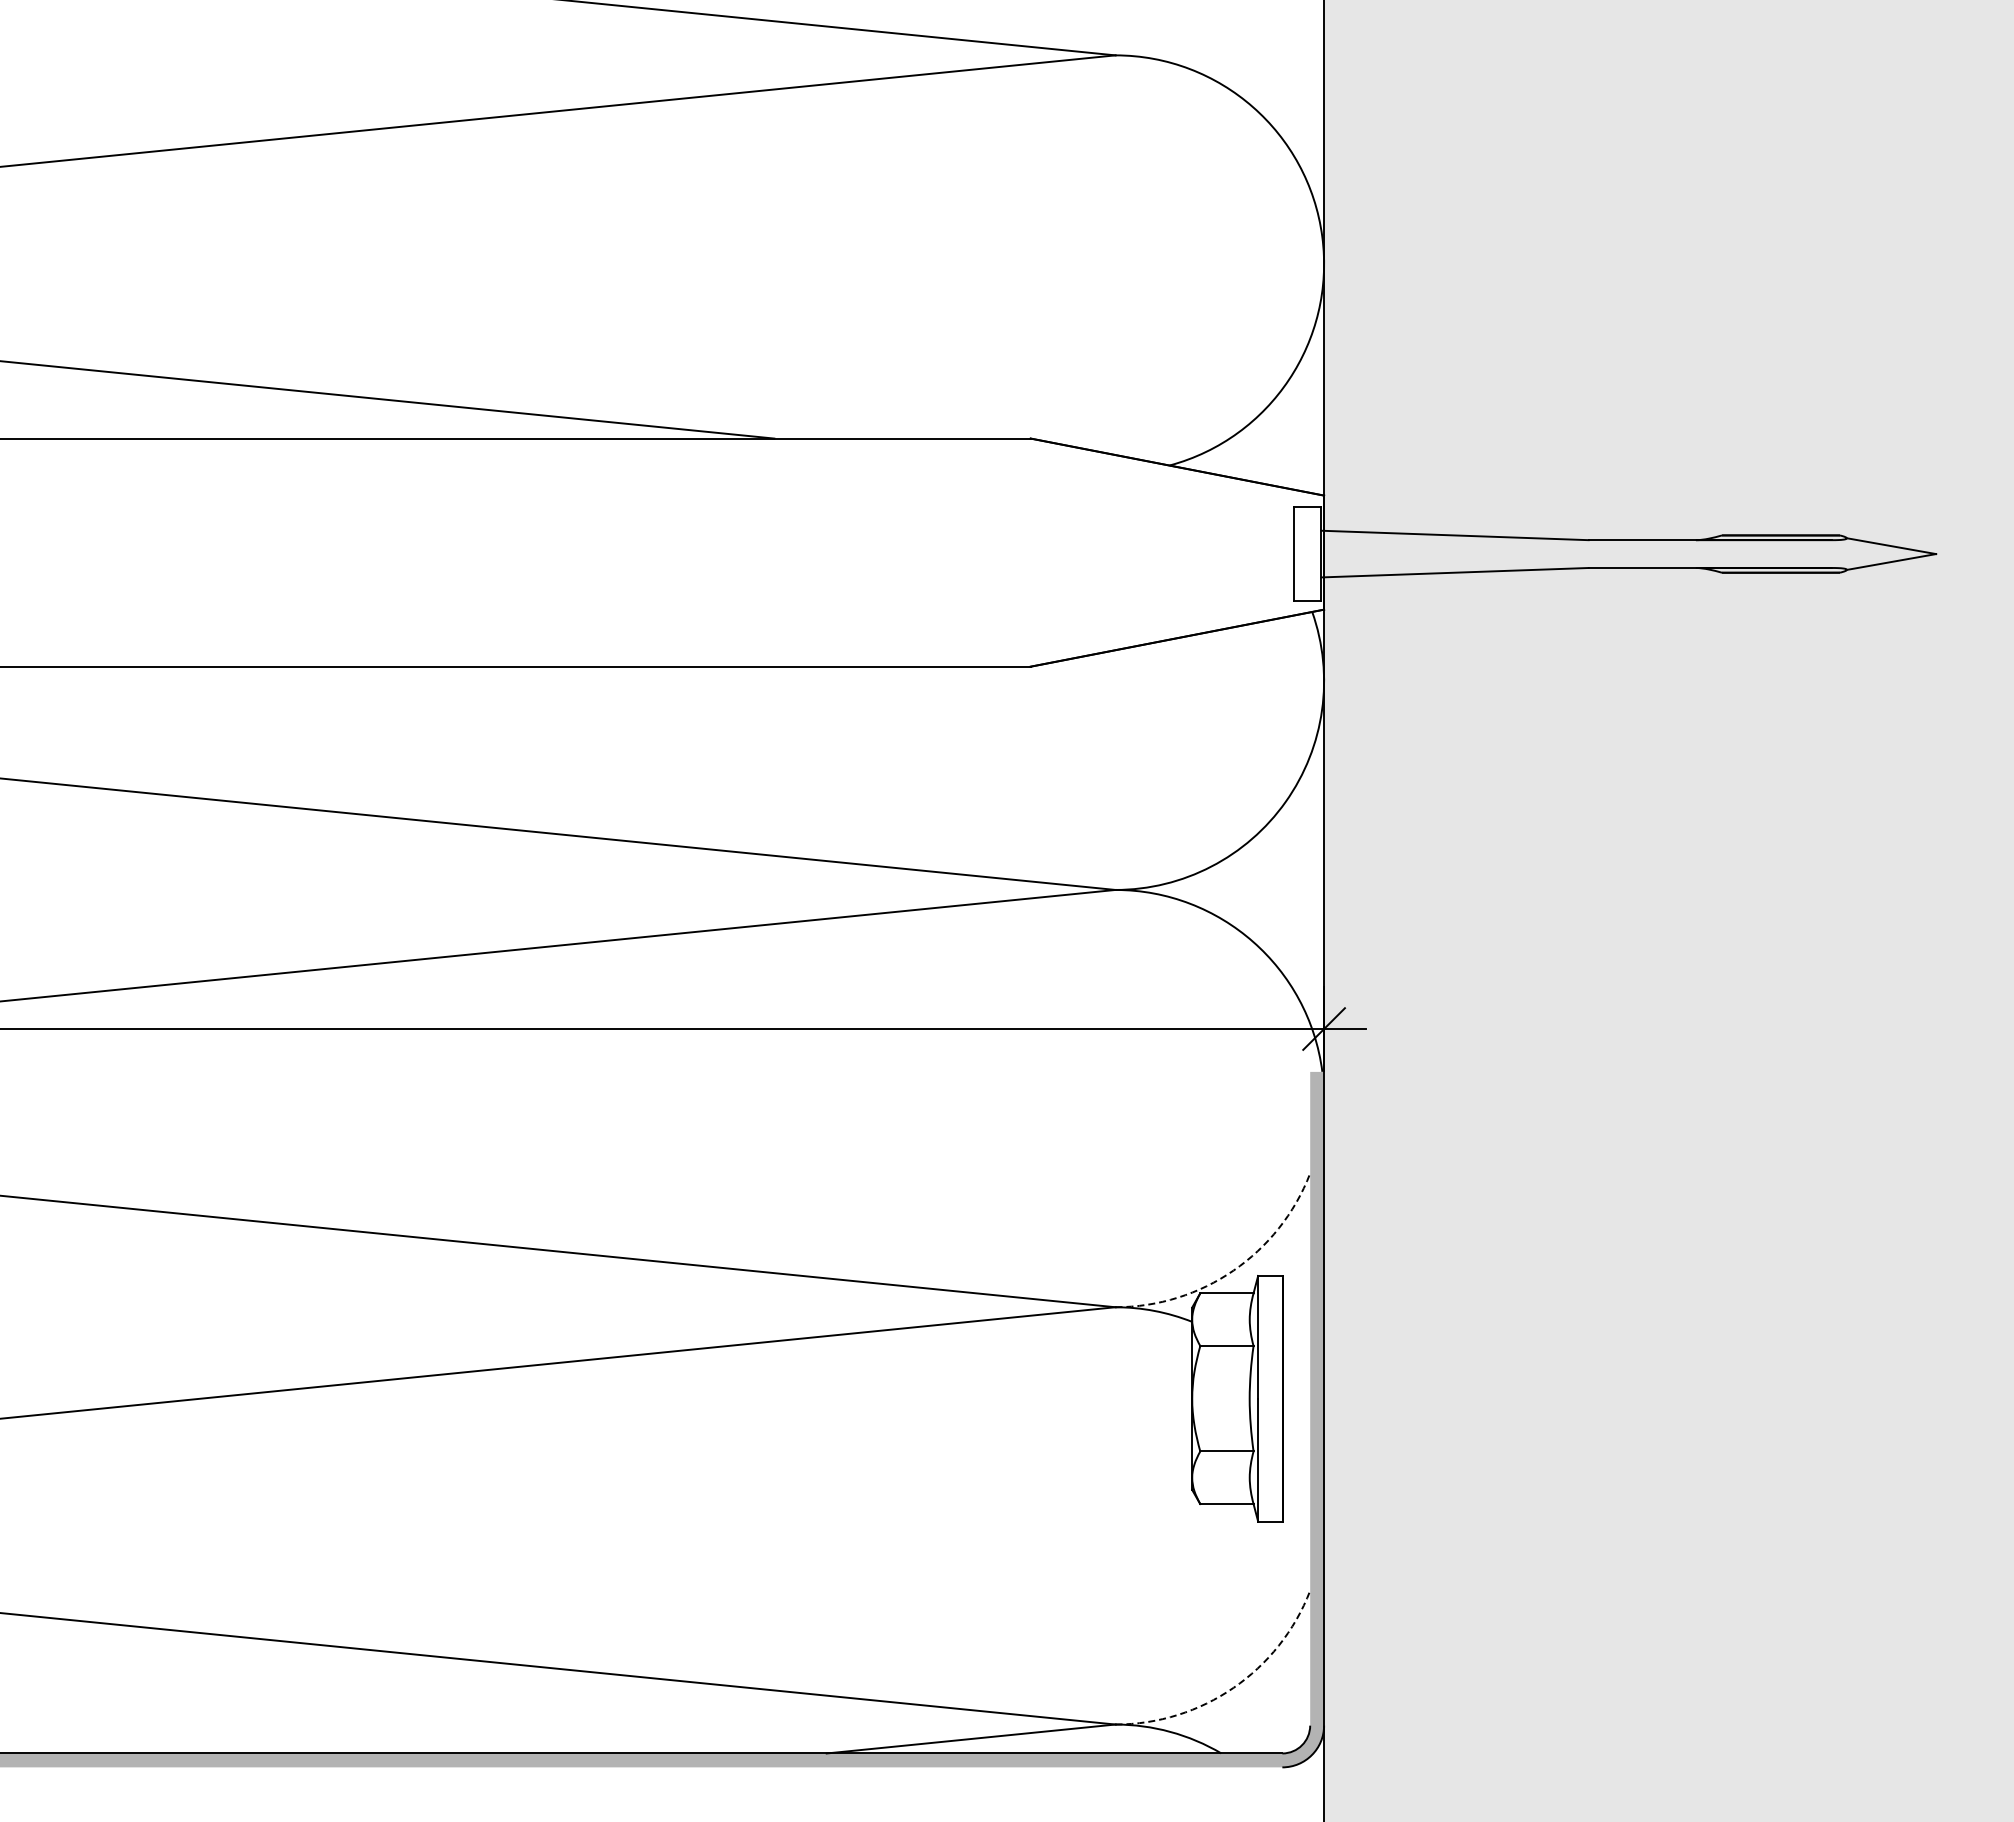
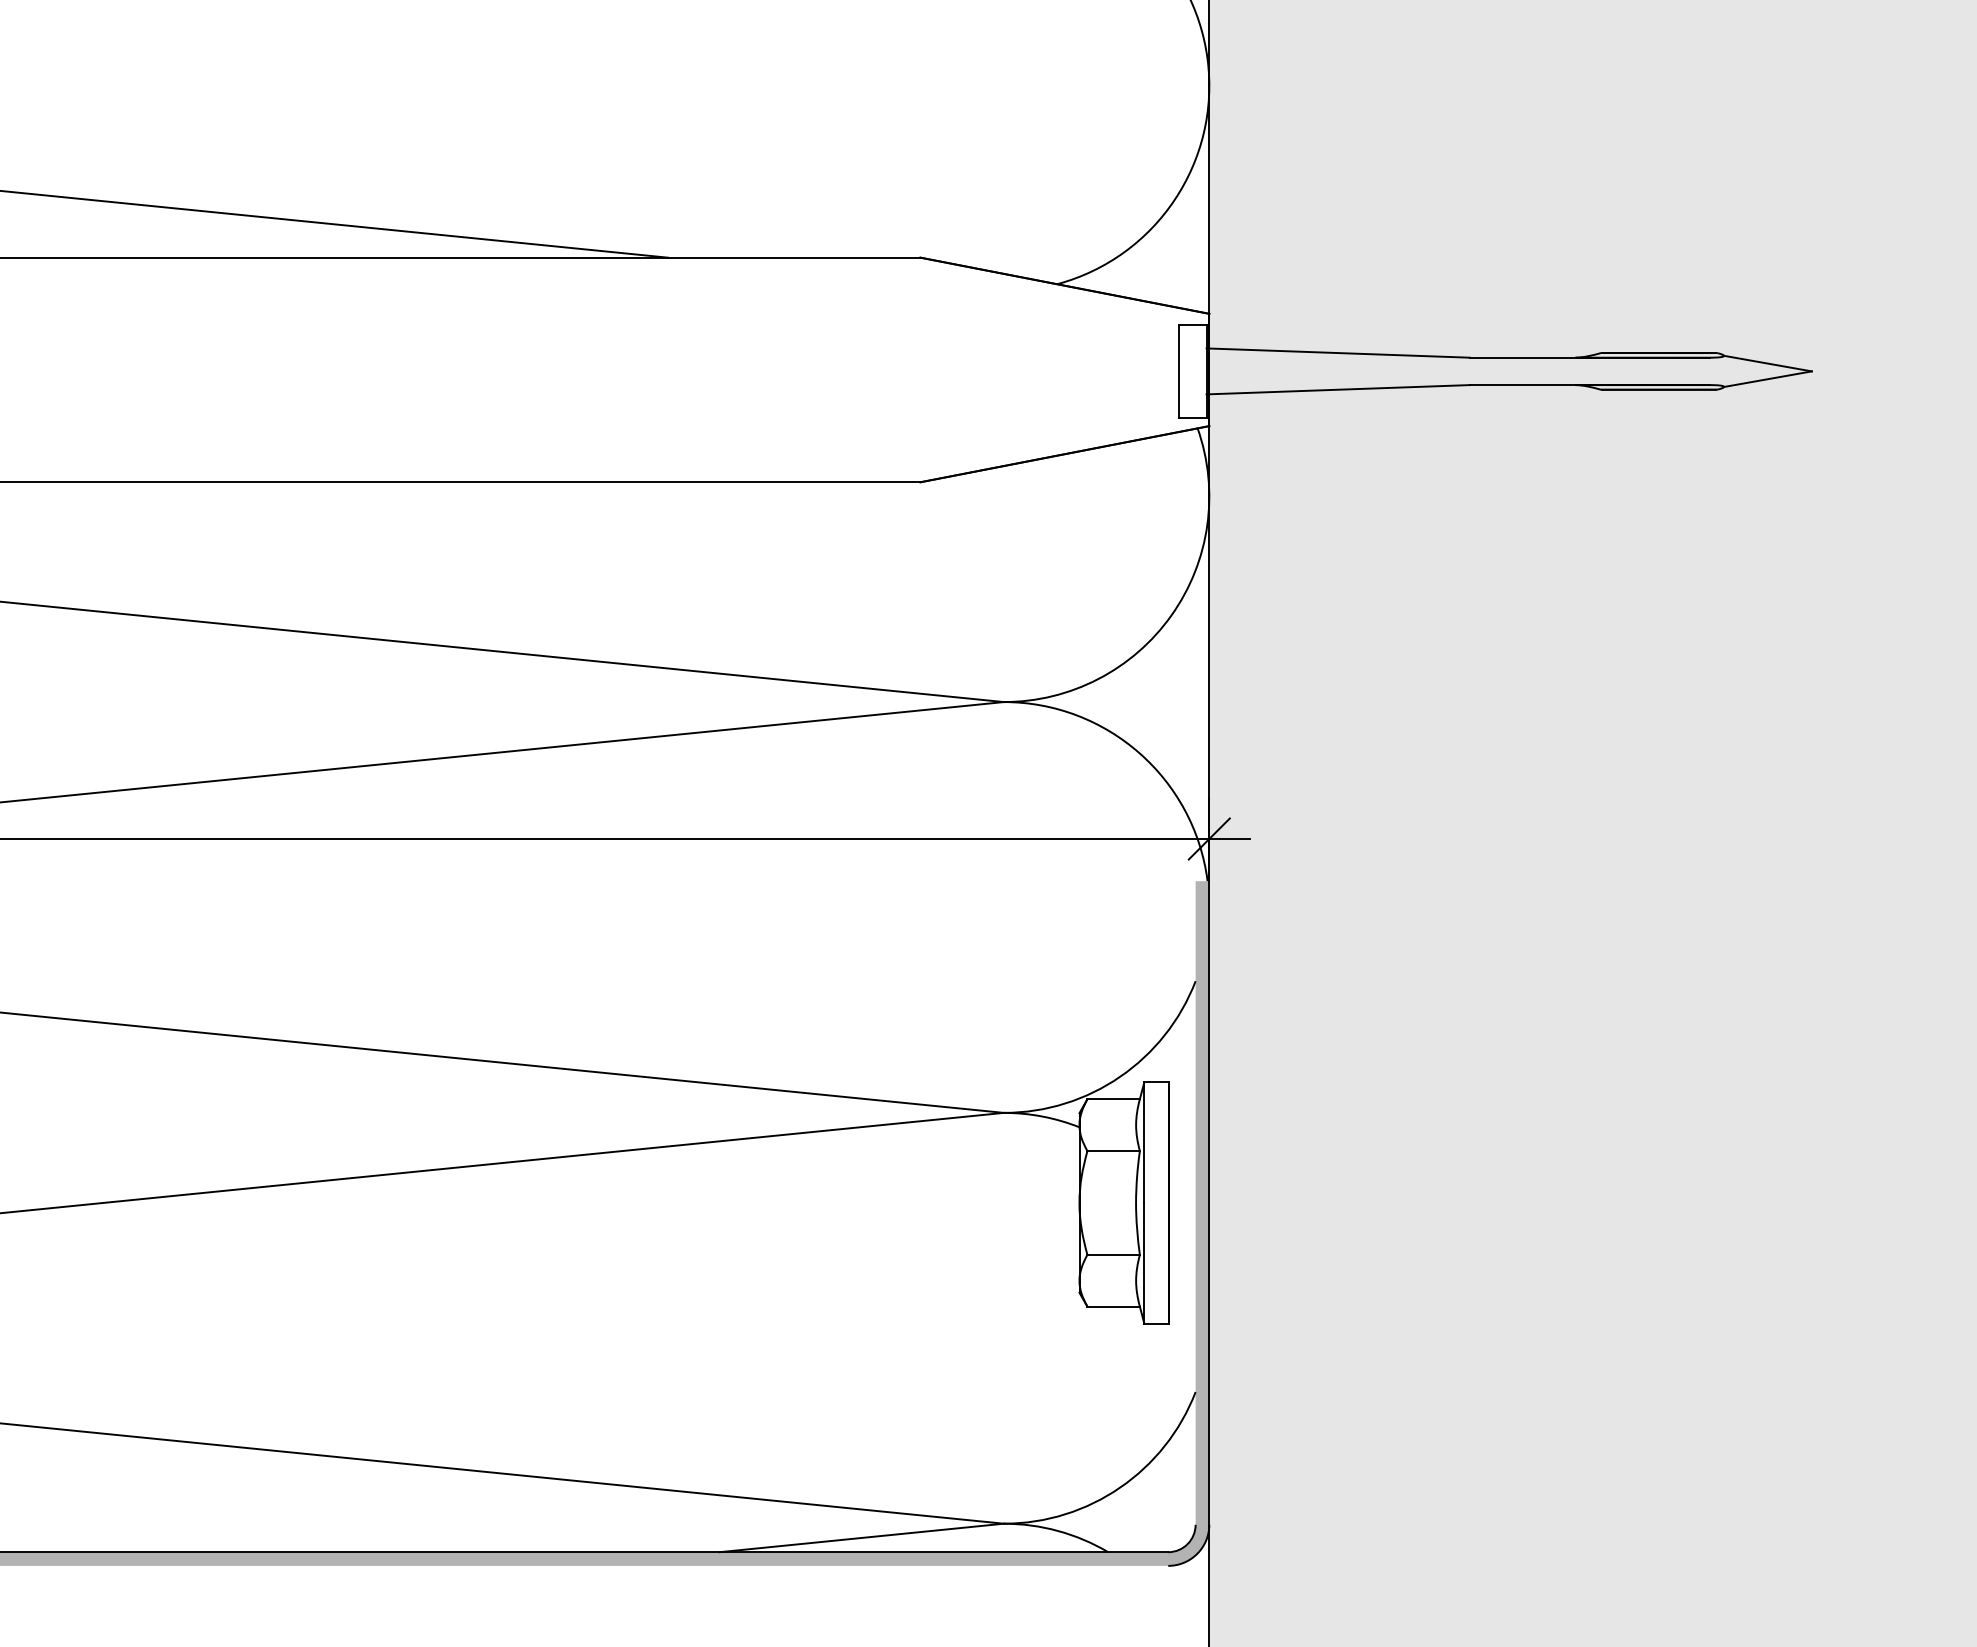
arc: (1233, 1270) -> (1120, 1076), dashed -> solid
arc: (1233, 1687) -> (1120, 1487), dashed -> solid

